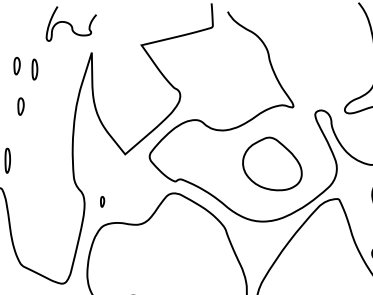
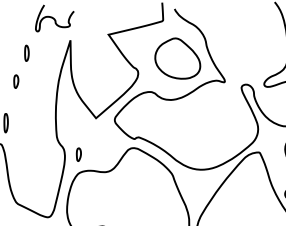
part: (17, 65) -> (13, 50), removed
part: (272, 163) -> (177, 58), moved
part: (102, 201) -> (78, 154), size x1.67

